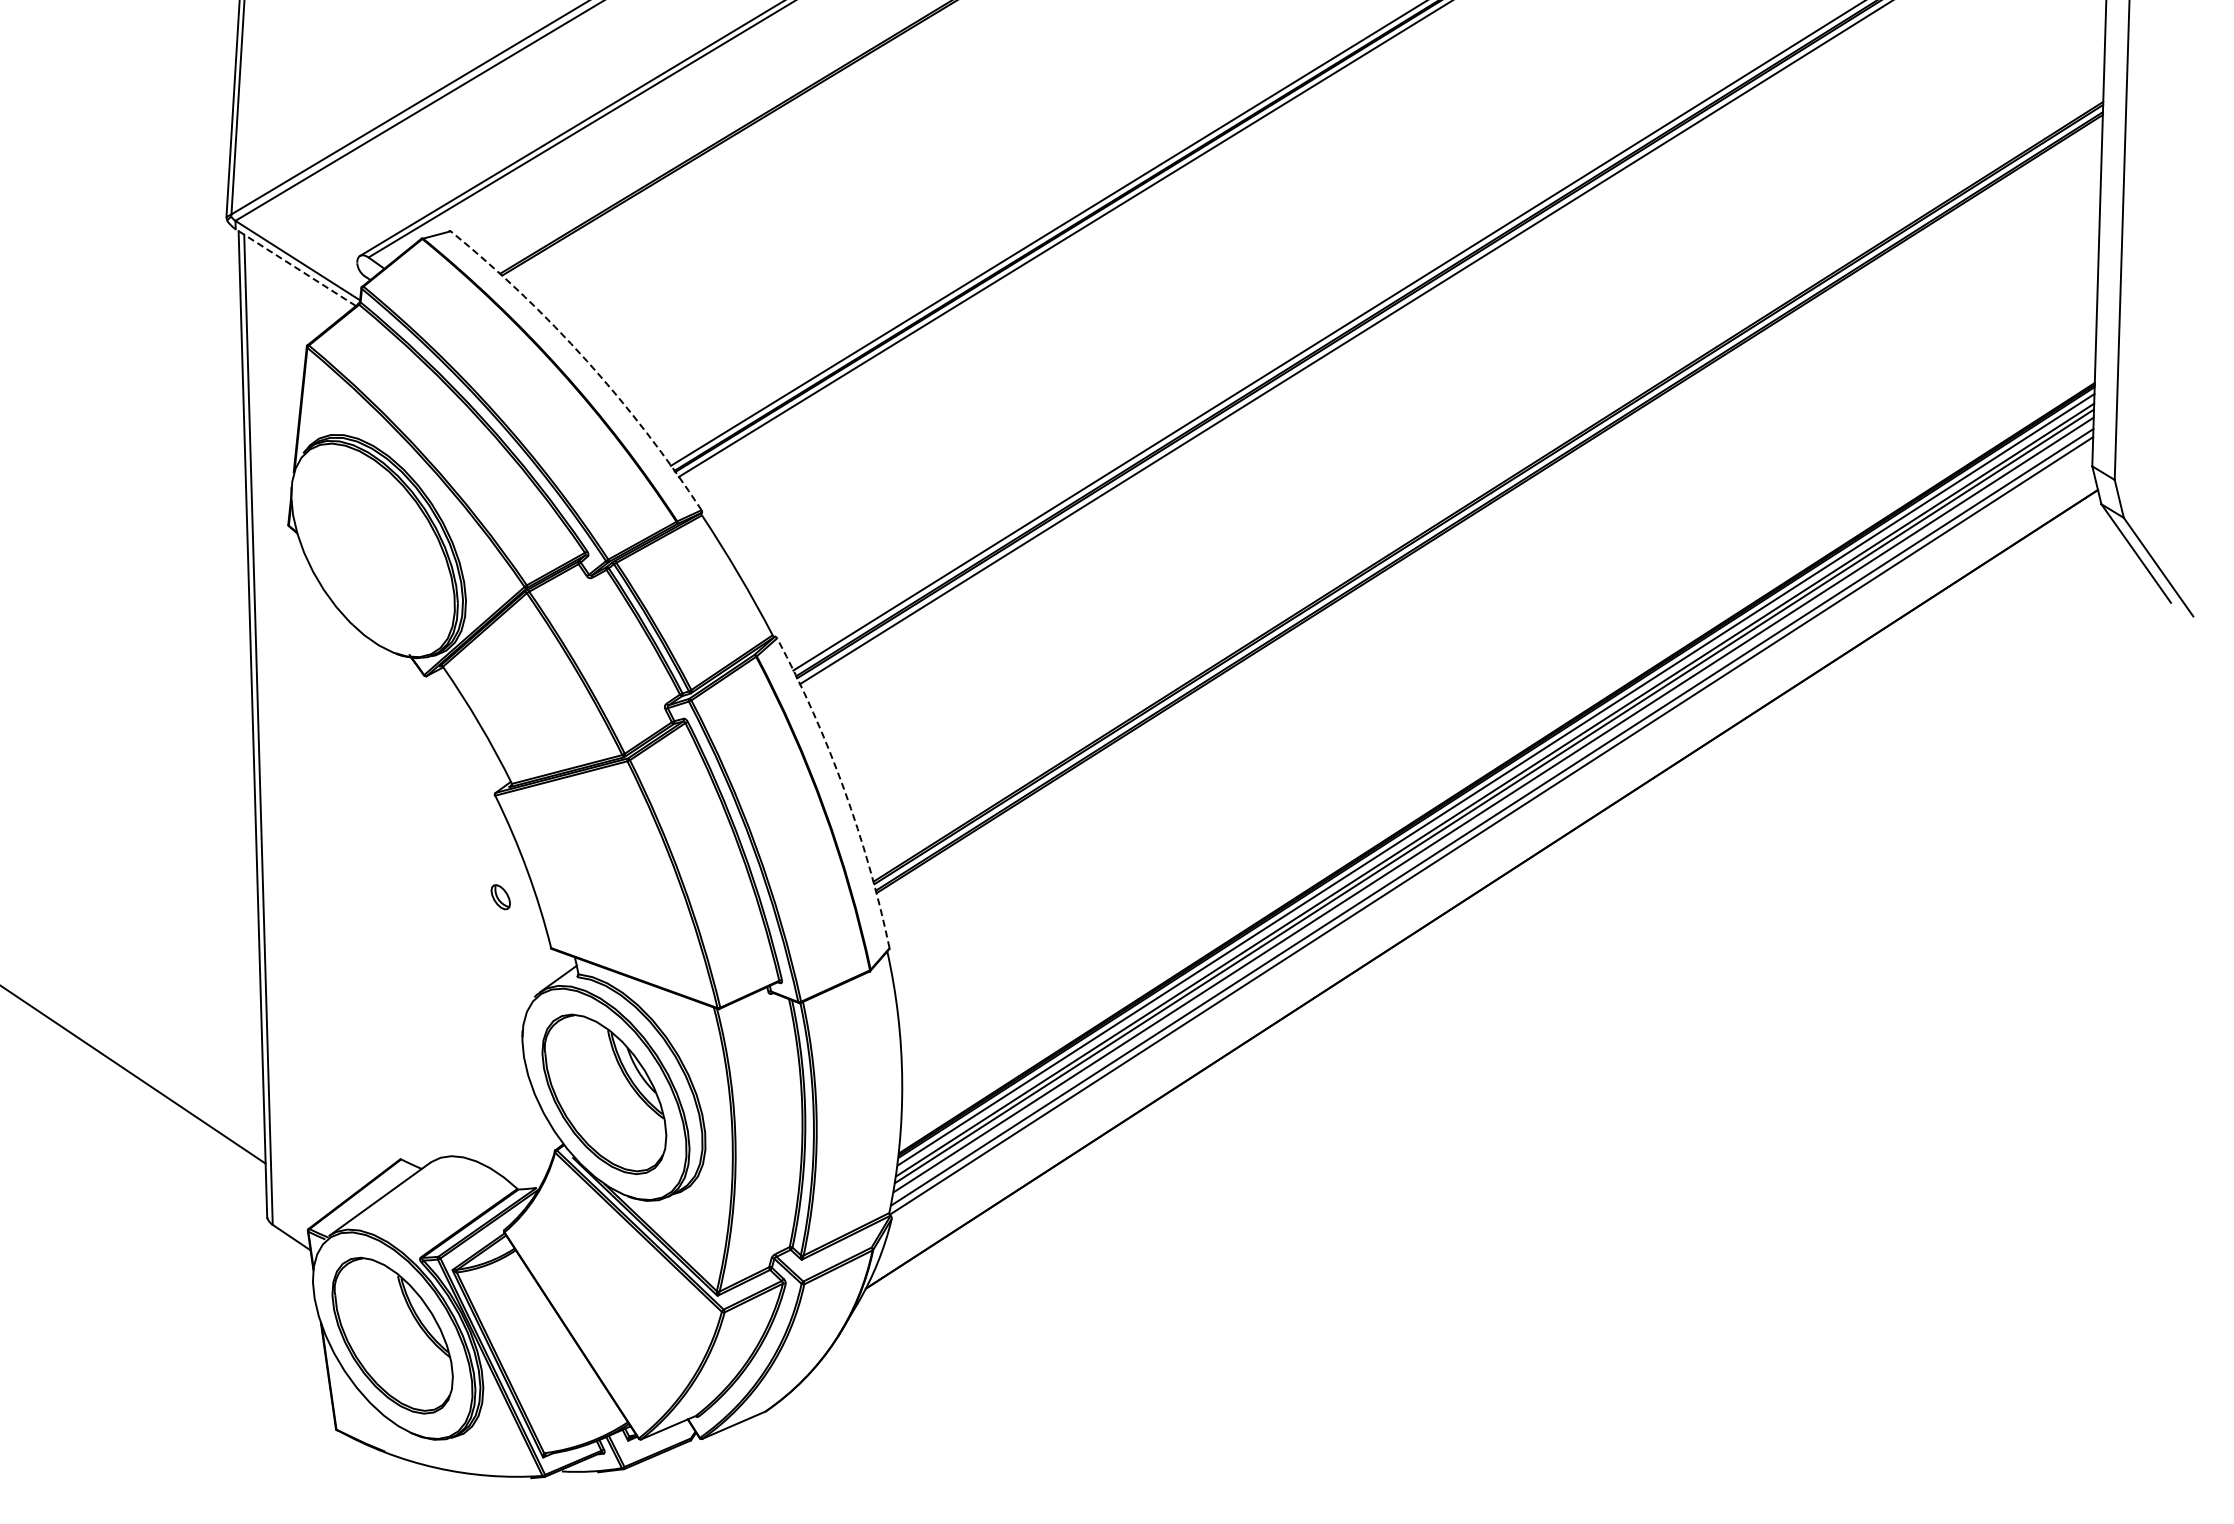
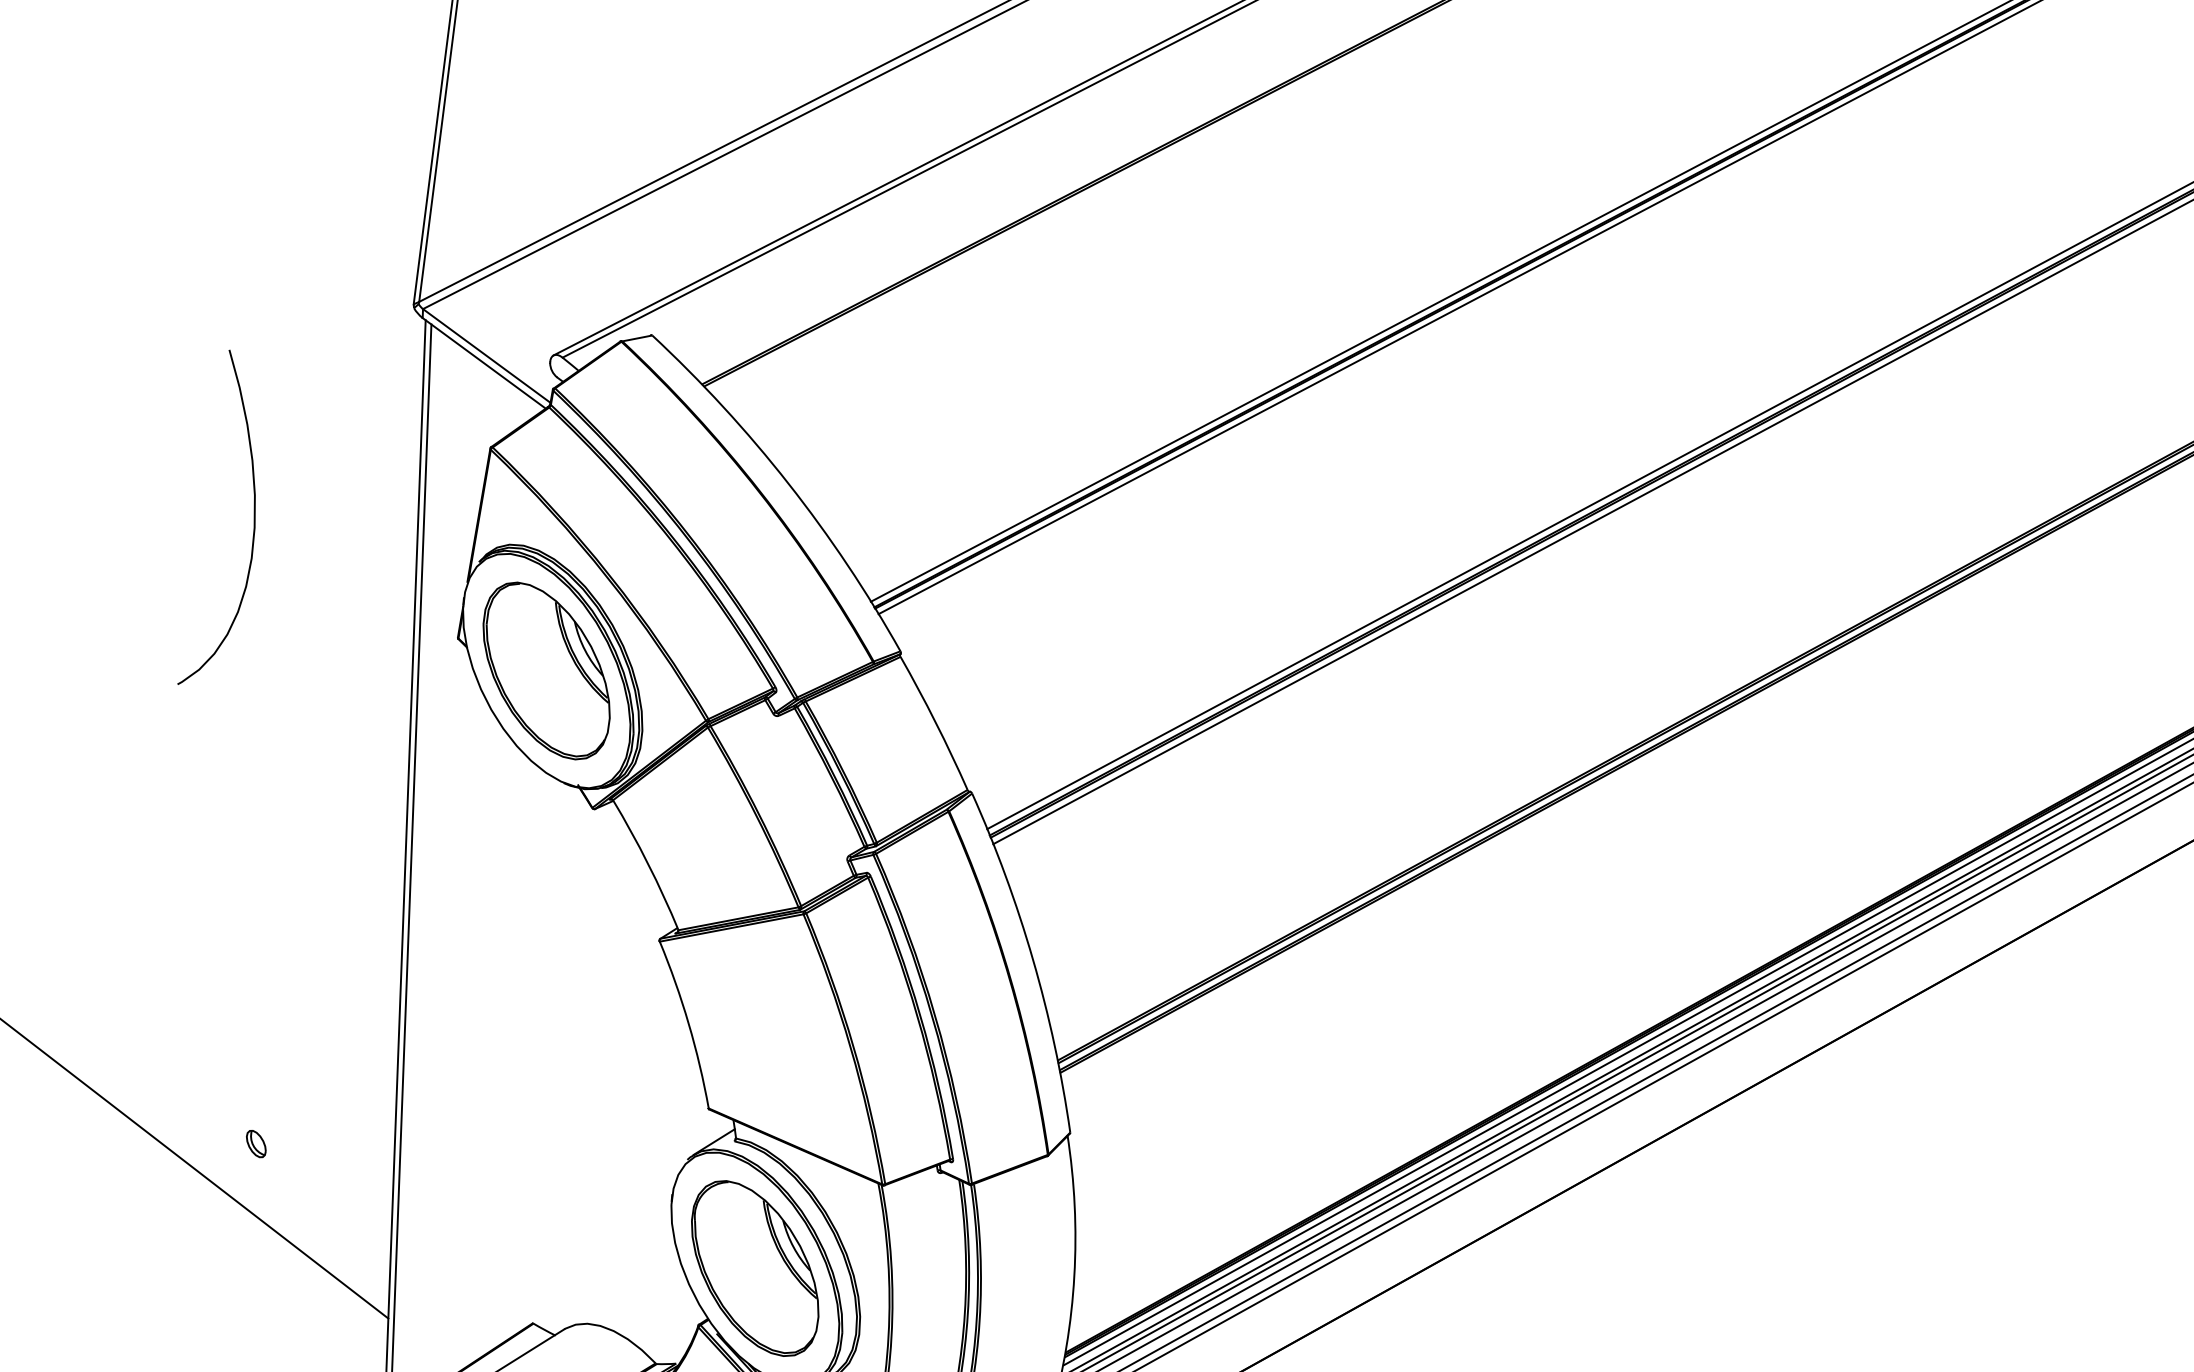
line: (295, 267) -> (483, 363), dashed -> solid
arc: (586, 361) -> (788, 484), dashed -> solid
curve: (90, 428) -> (253, 520), added
part: (372, 550) -> (546, 670), added
arc: (844, 789) -> (1033, 959), dashed -> solid
part: (500, 897) -> (255, 1144), moved

